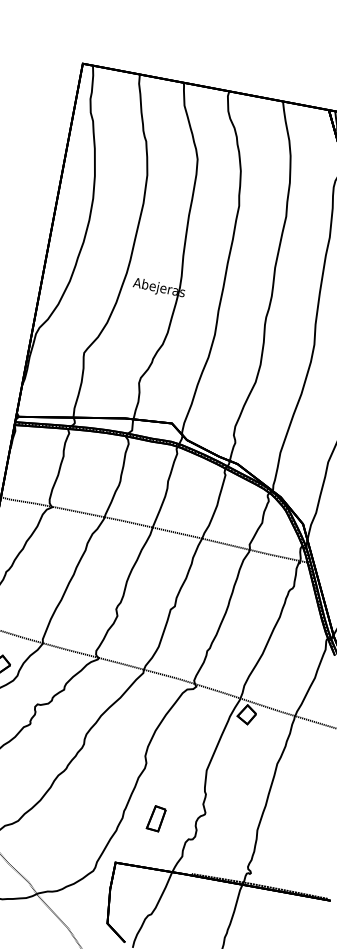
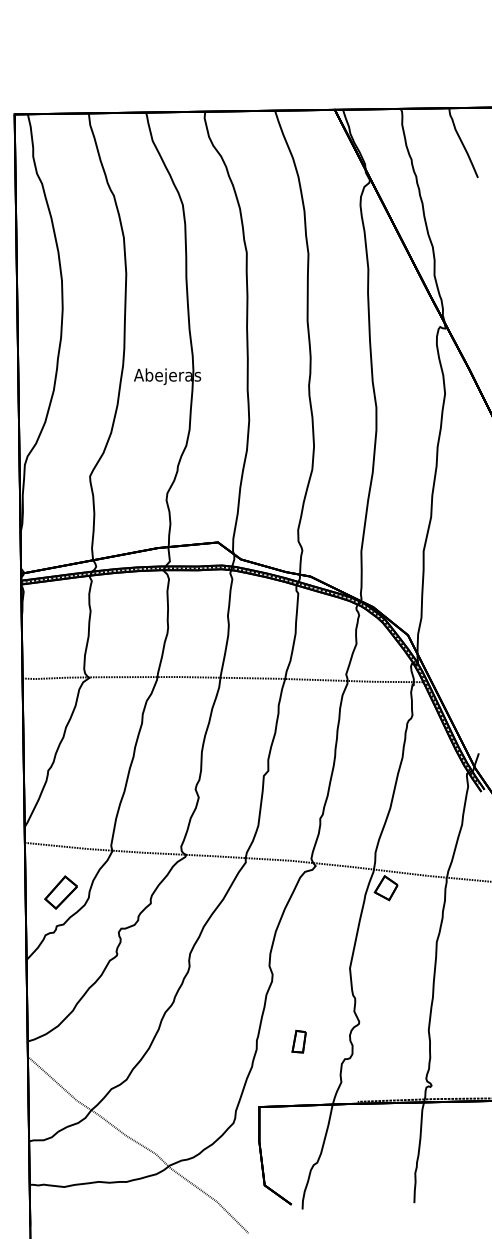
part: (155, 818) -> (298, 1041), size x0.7

